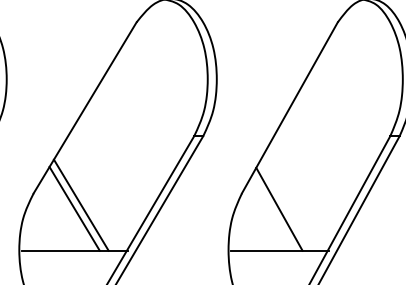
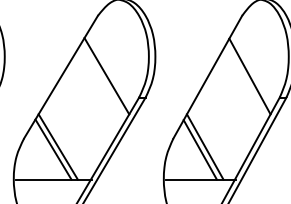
line: (148, 106) -> (106, 76), added
line: (348, 106) -> (249, 76), added
line: (285, 204) -> (204, 146), added

